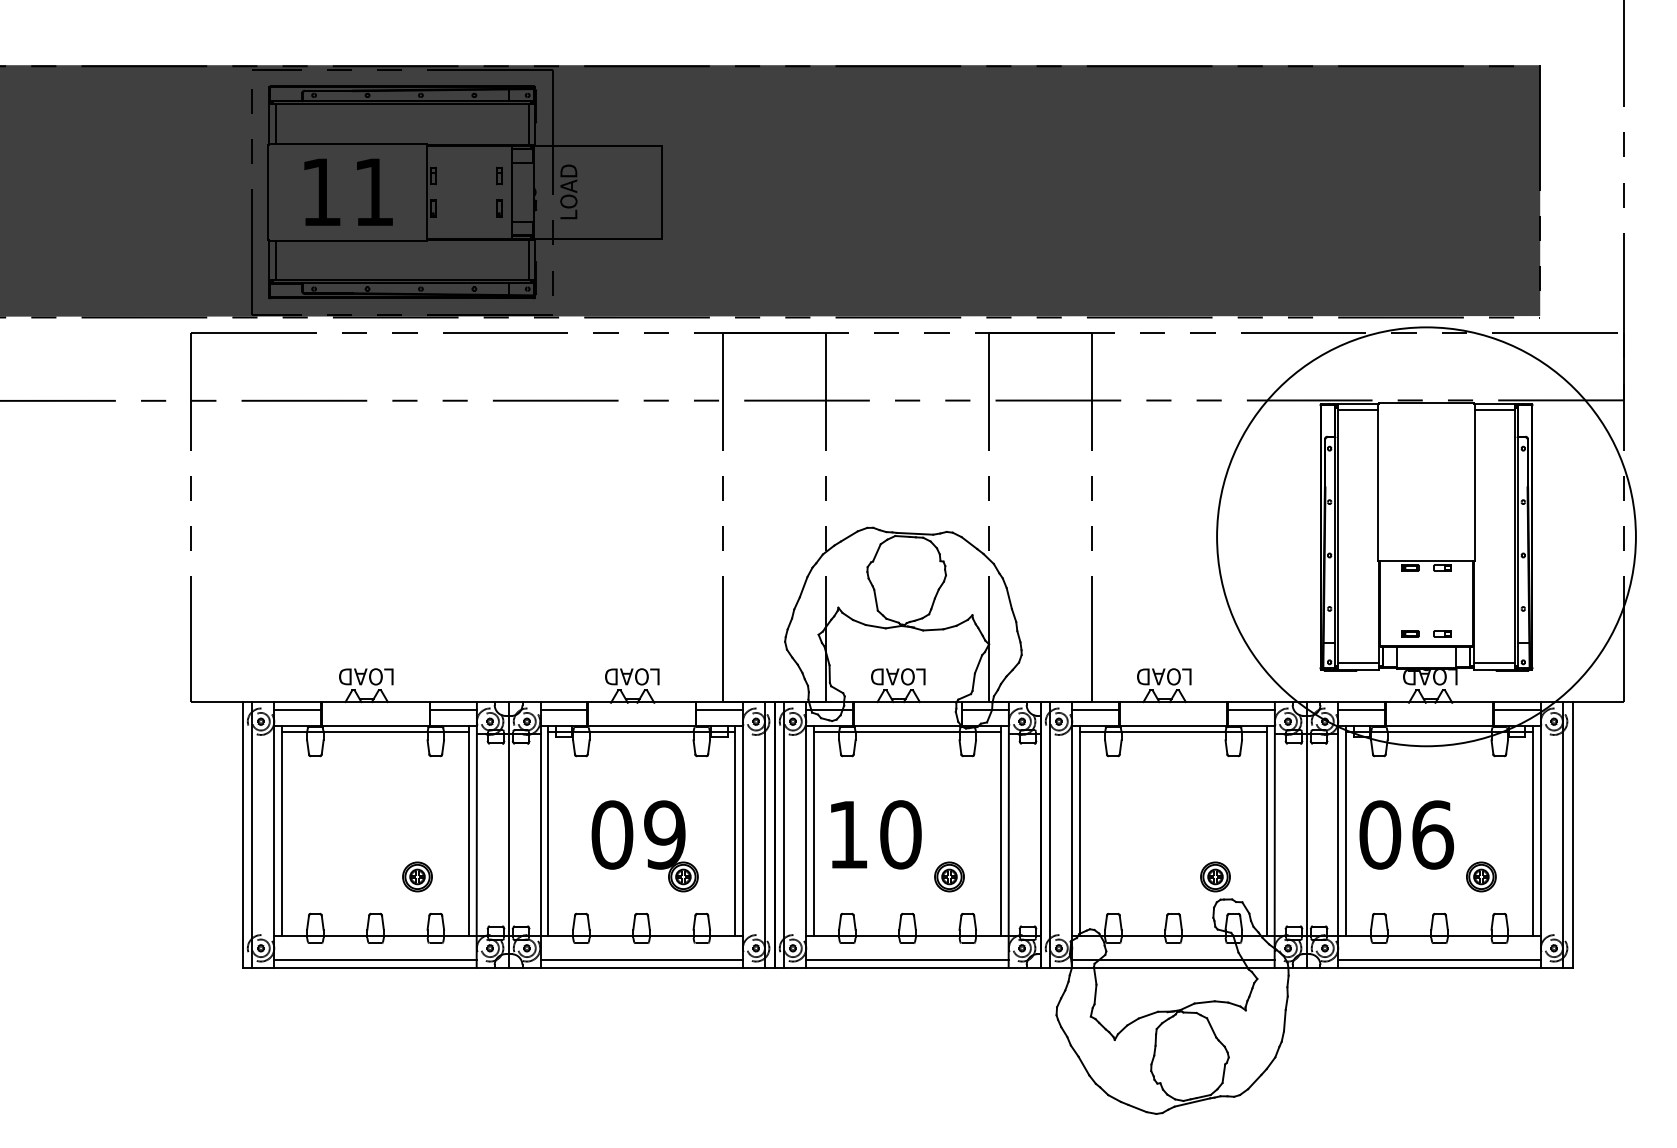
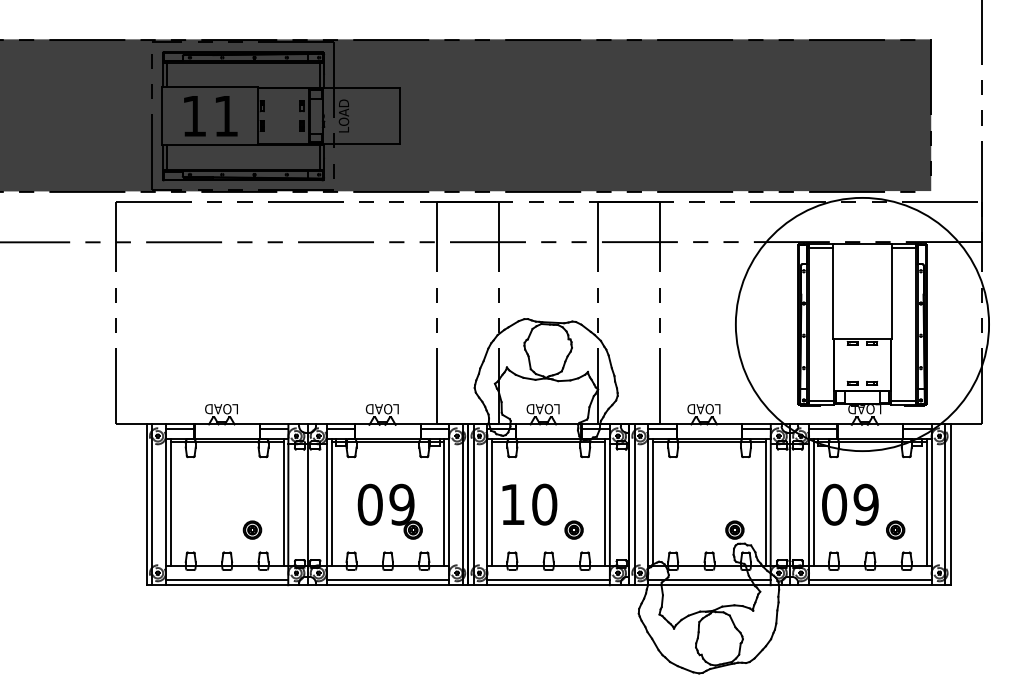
text: (1433, 834) -> (866, 504), 06 -> 09

